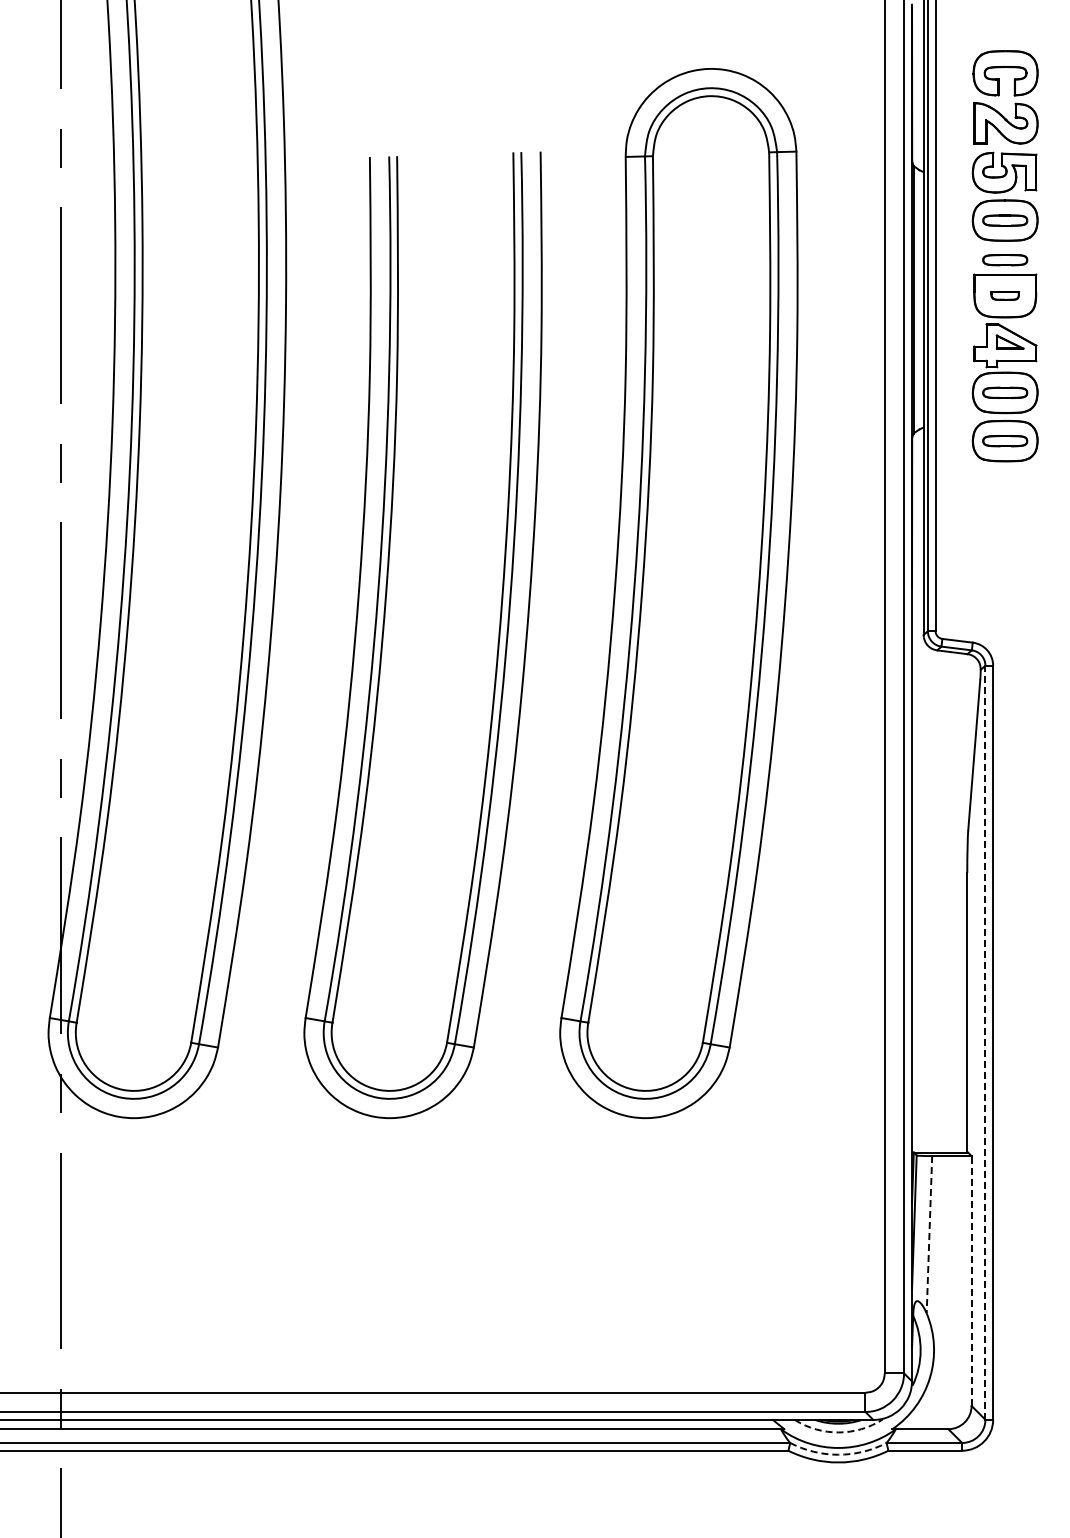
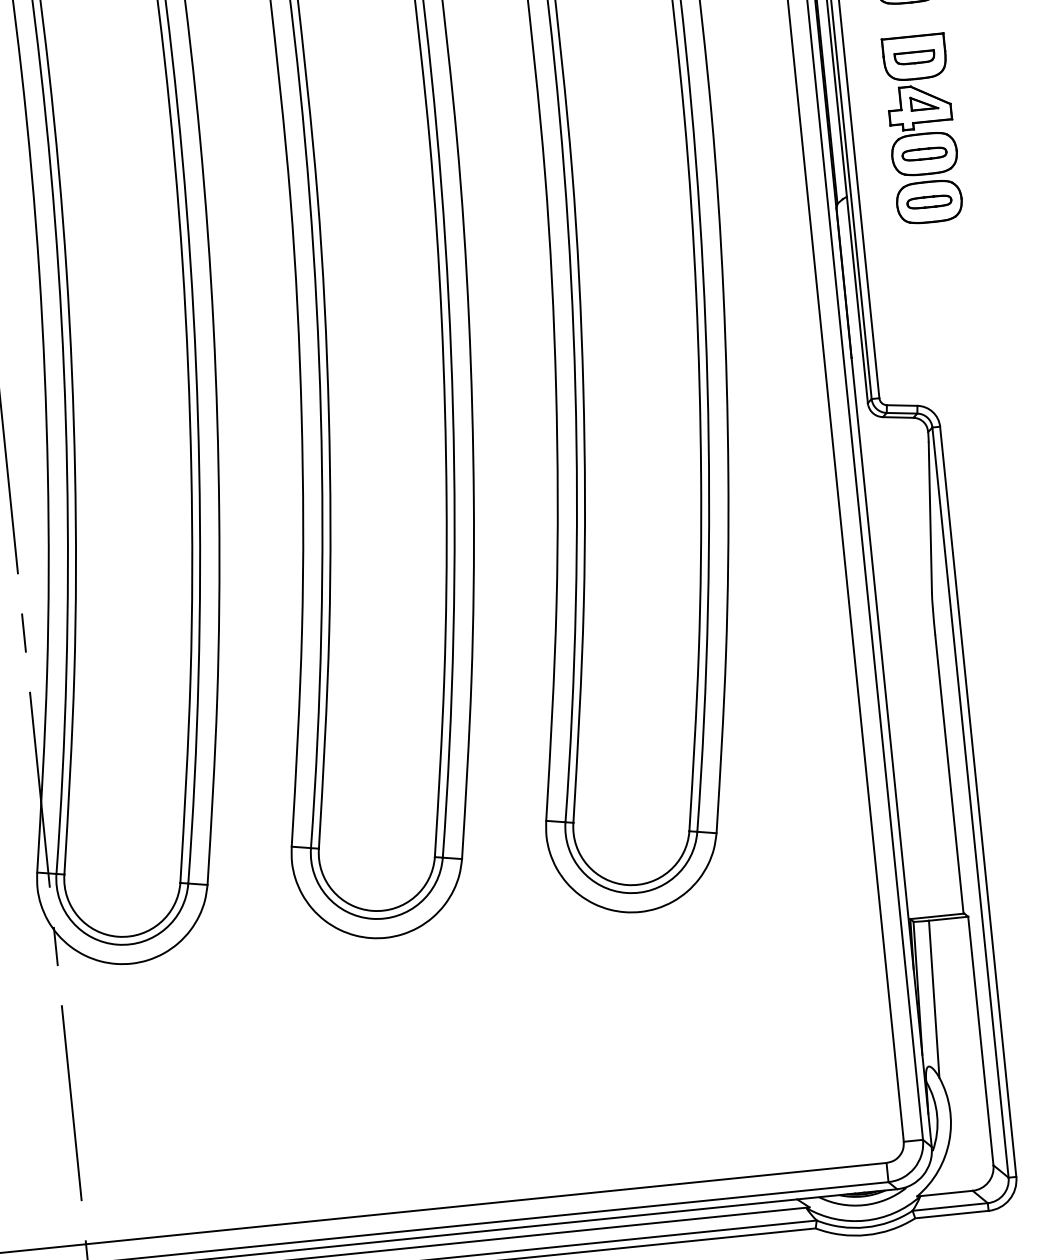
part: (1005, 260) -> (911, 22), removed
part: (1004, 295) -> (913, 57), size x1.43
line: (985, 1042) -> (970, 802), dashed -> solid
line: (929, 1234) -> (934, 999), dashed -> solid
line: (971, 1281) -> (980, 1041), dashed -> solid
arc: (838, 1432) -> (863, 1205), dashed -> solid
arc: (838, 1454) -> (865, 1227), dashed -> solid

